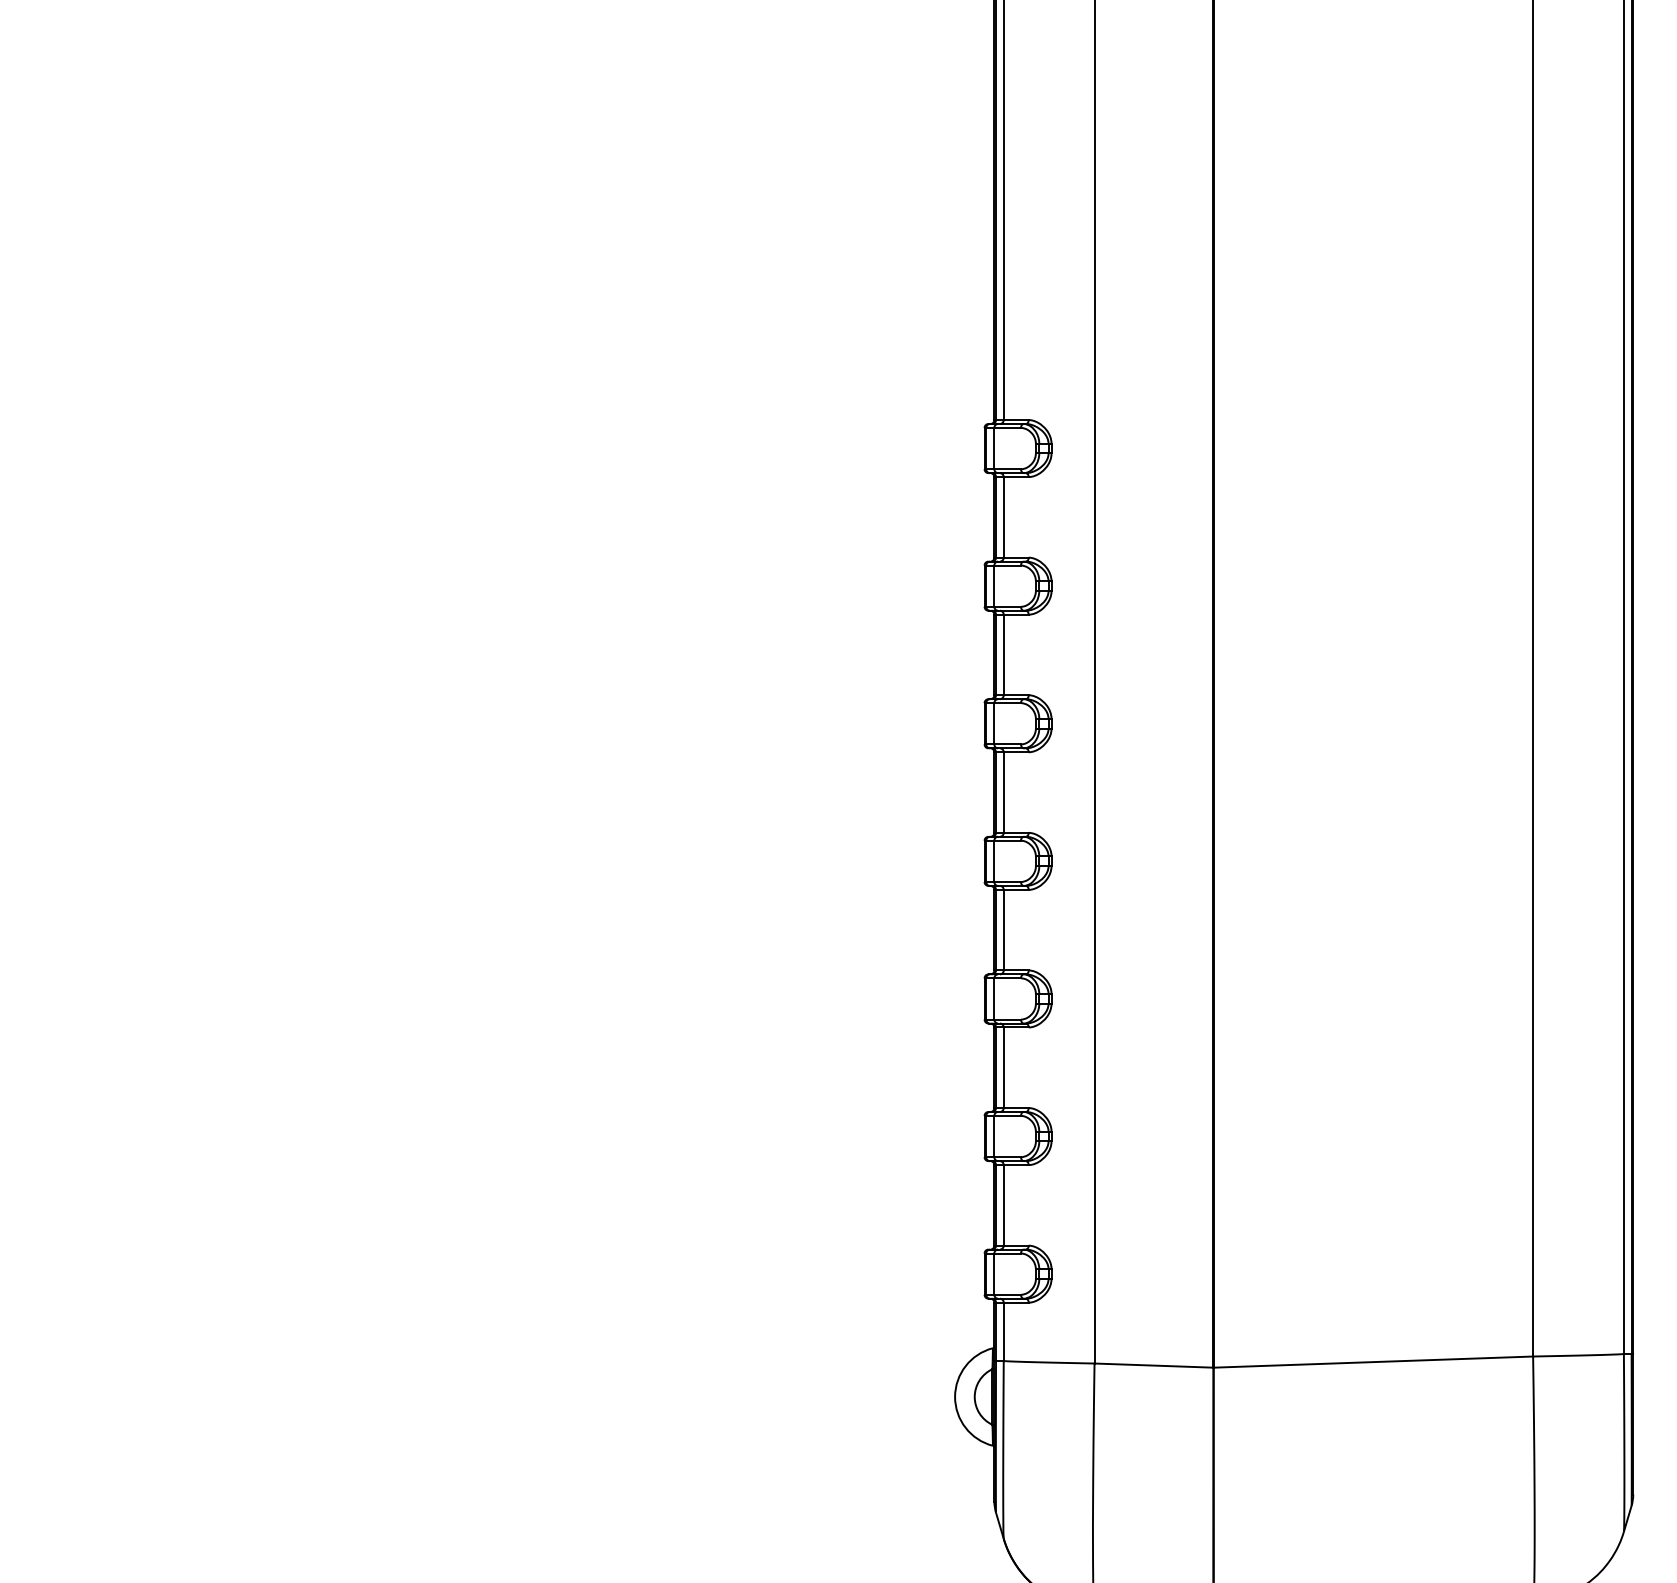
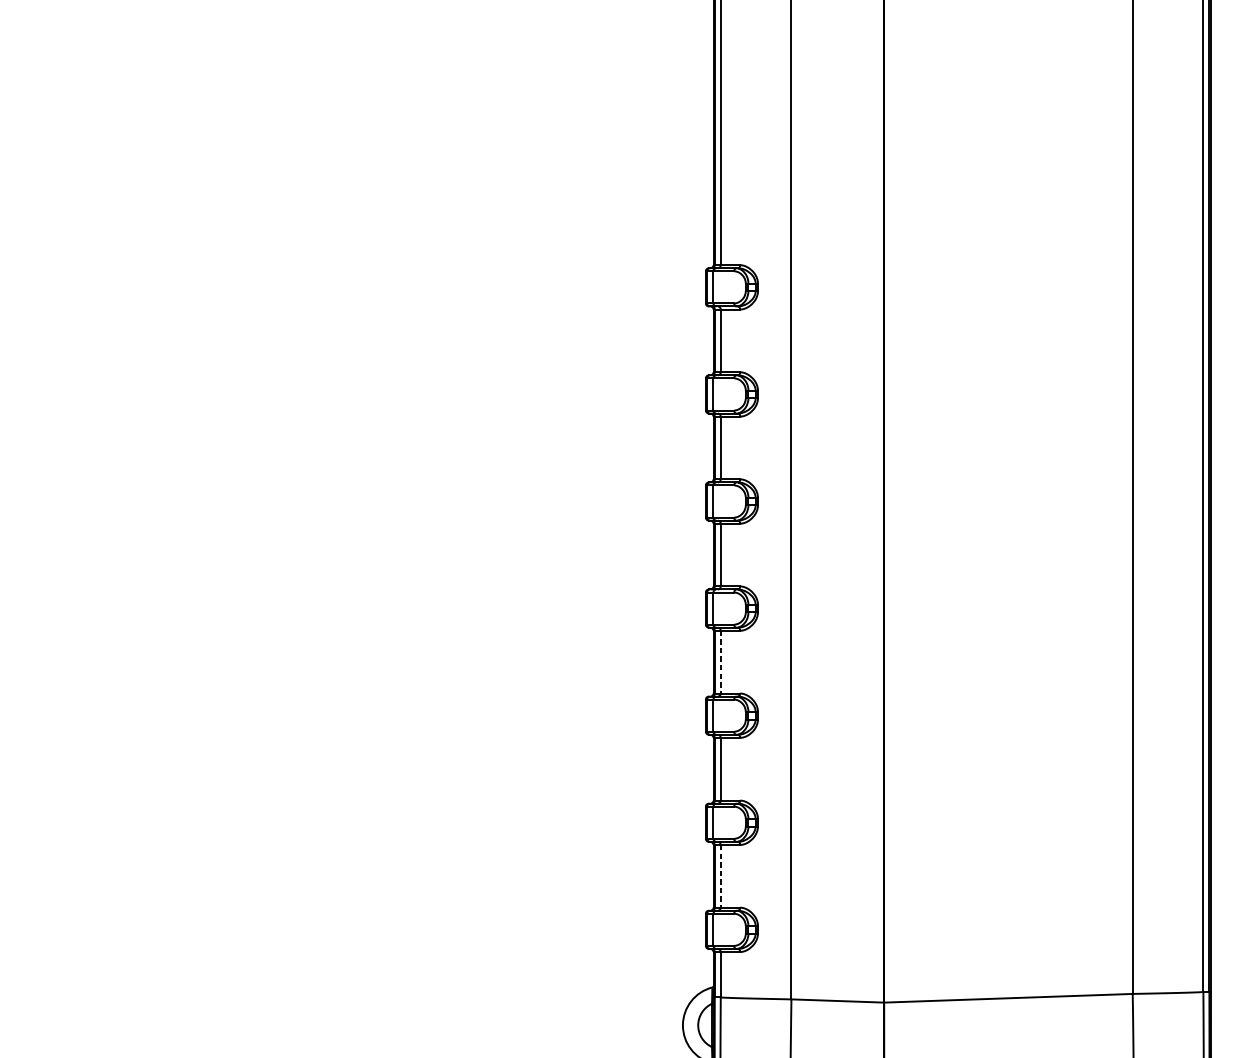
line: (1003, 930) -> (720, 662), solid -> dashed
line: (1003, 1205) -> (720, 876), solid -> dashed

